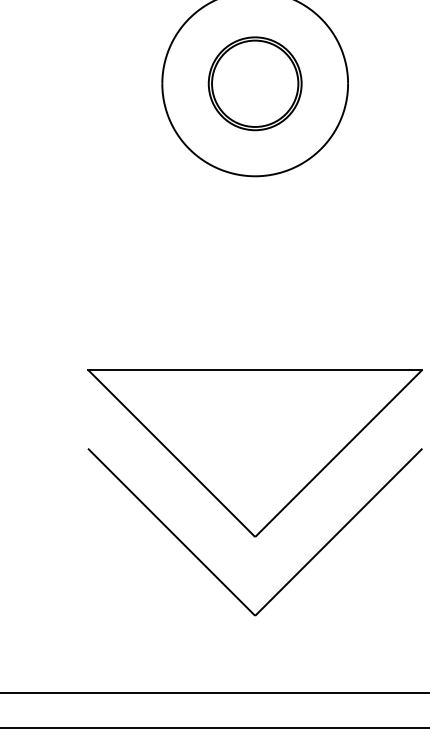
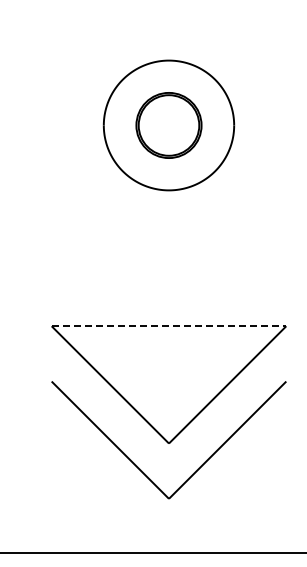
line: (255, 370) -> (169, 326), solid -> dashed

